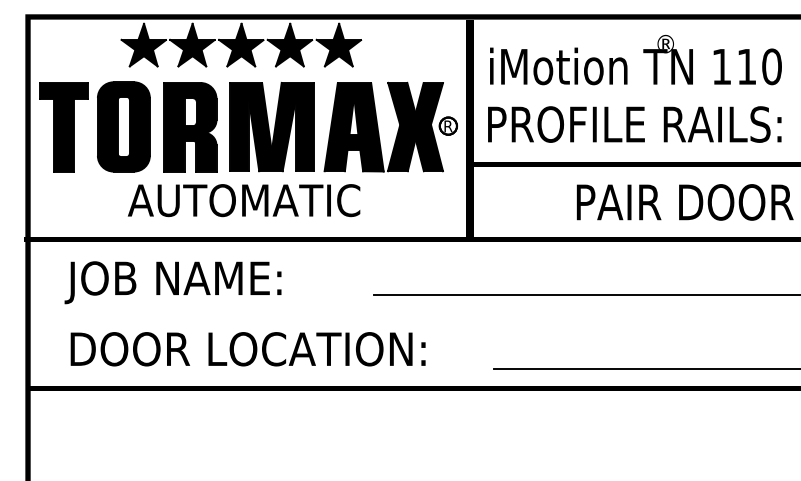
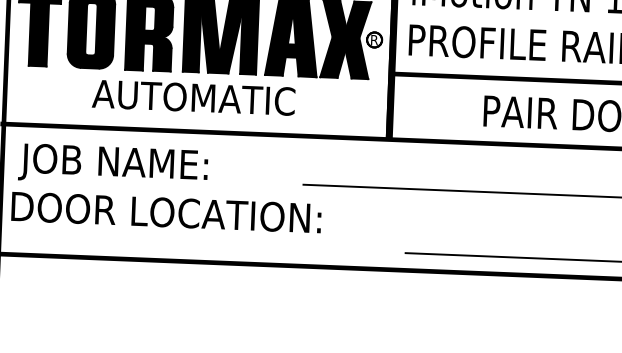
text: (172, 282) -> (112, 165), moved
text: (247, 349) -> (165, 212), moved

